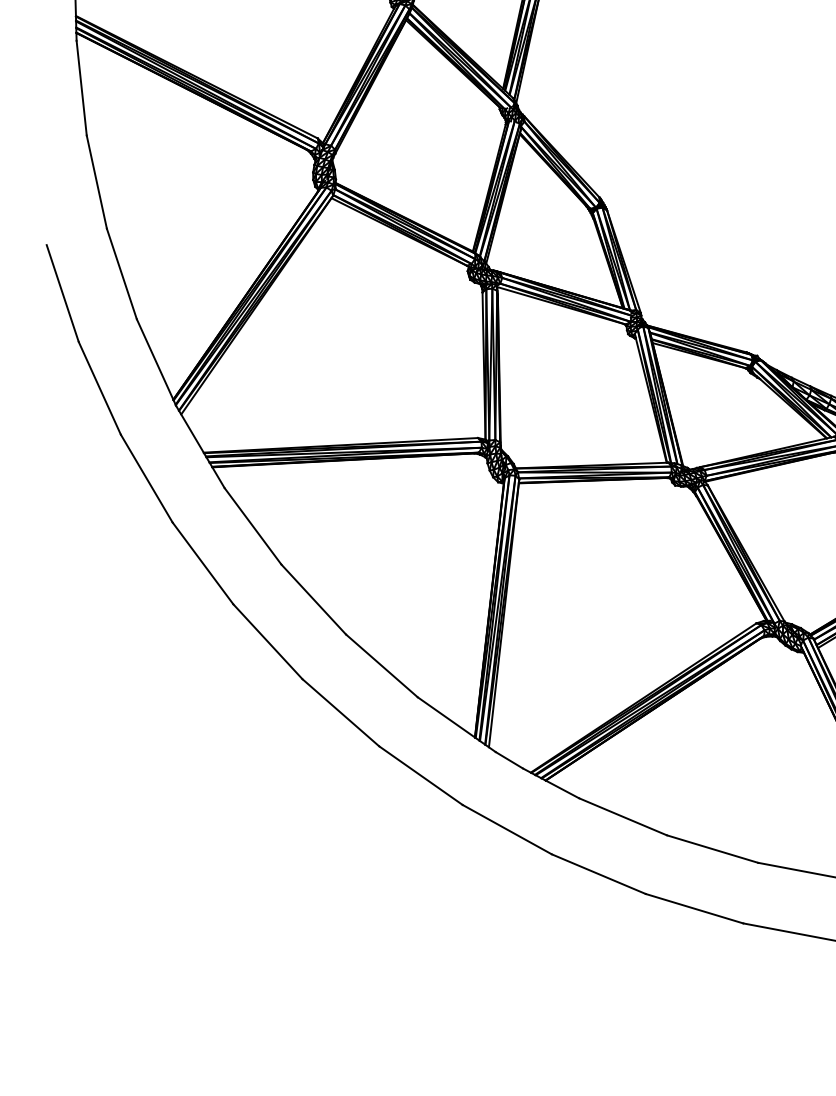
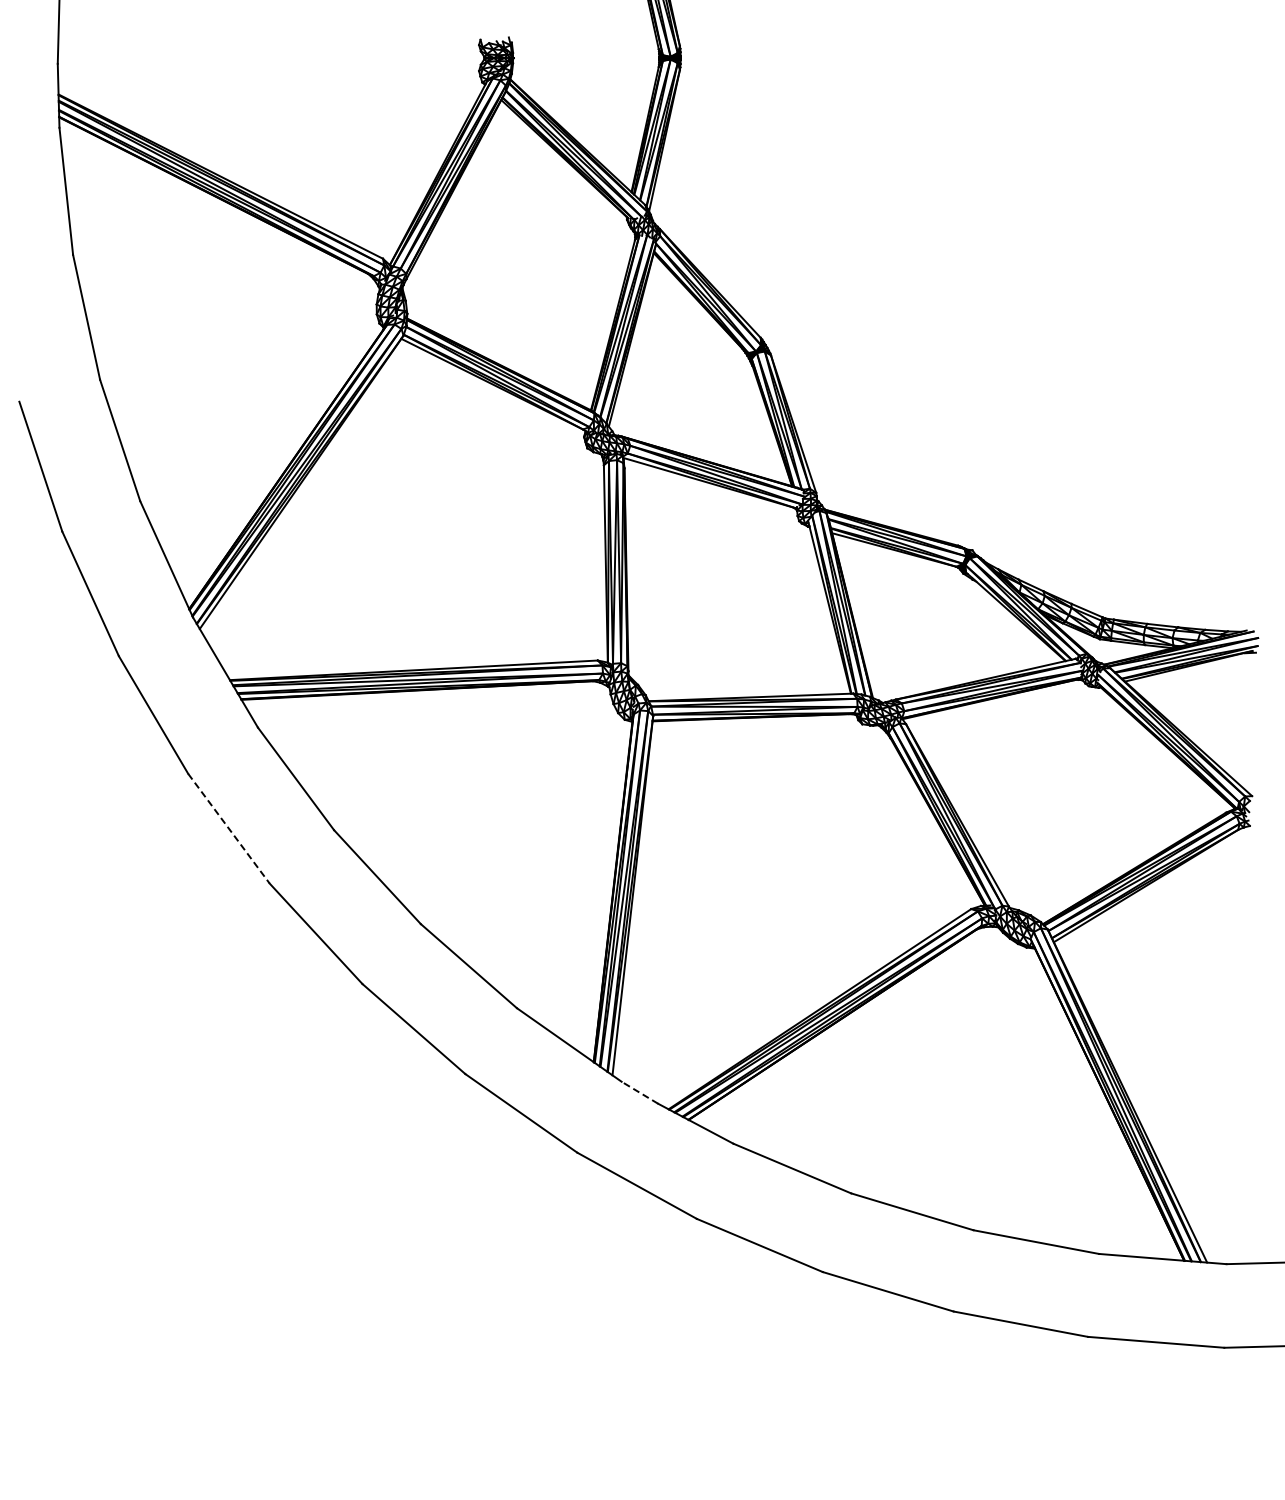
line: (203, 564) -> (229, 829), solid -> dashed
line: (509, 760) -> (639, 1092), solid -> dashed

